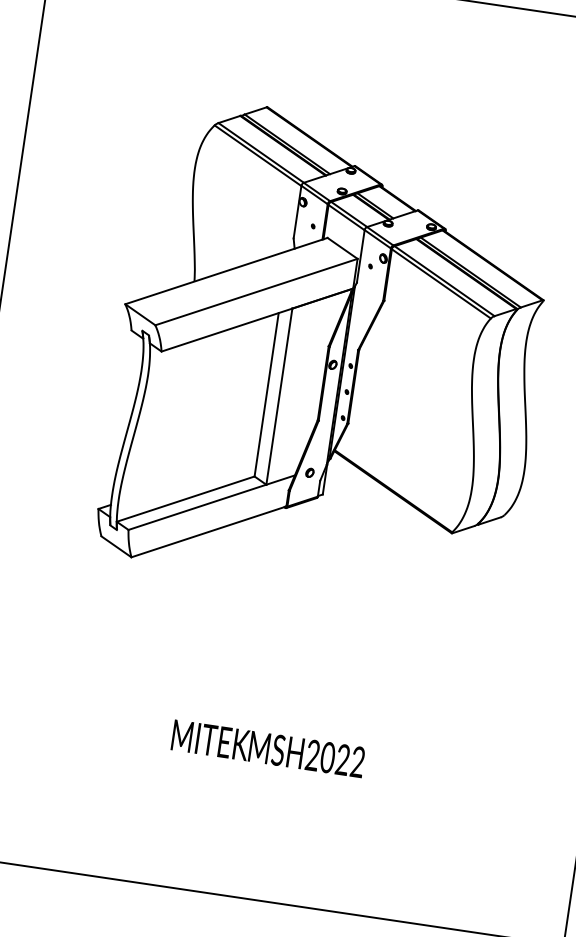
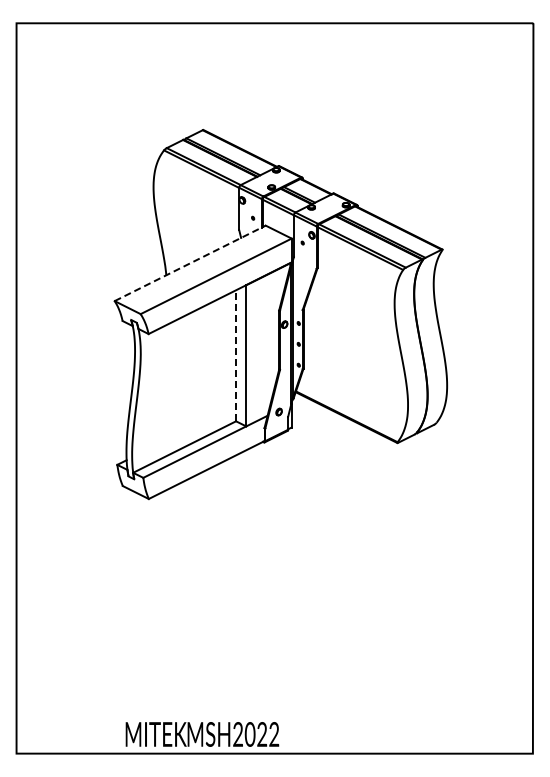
line: (226, 271) -> (190, 263), solid -> dashed
line: (267, 394) -> (236, 355), solid -> dashed
text: (268, 748) -> (202, 734), moved

